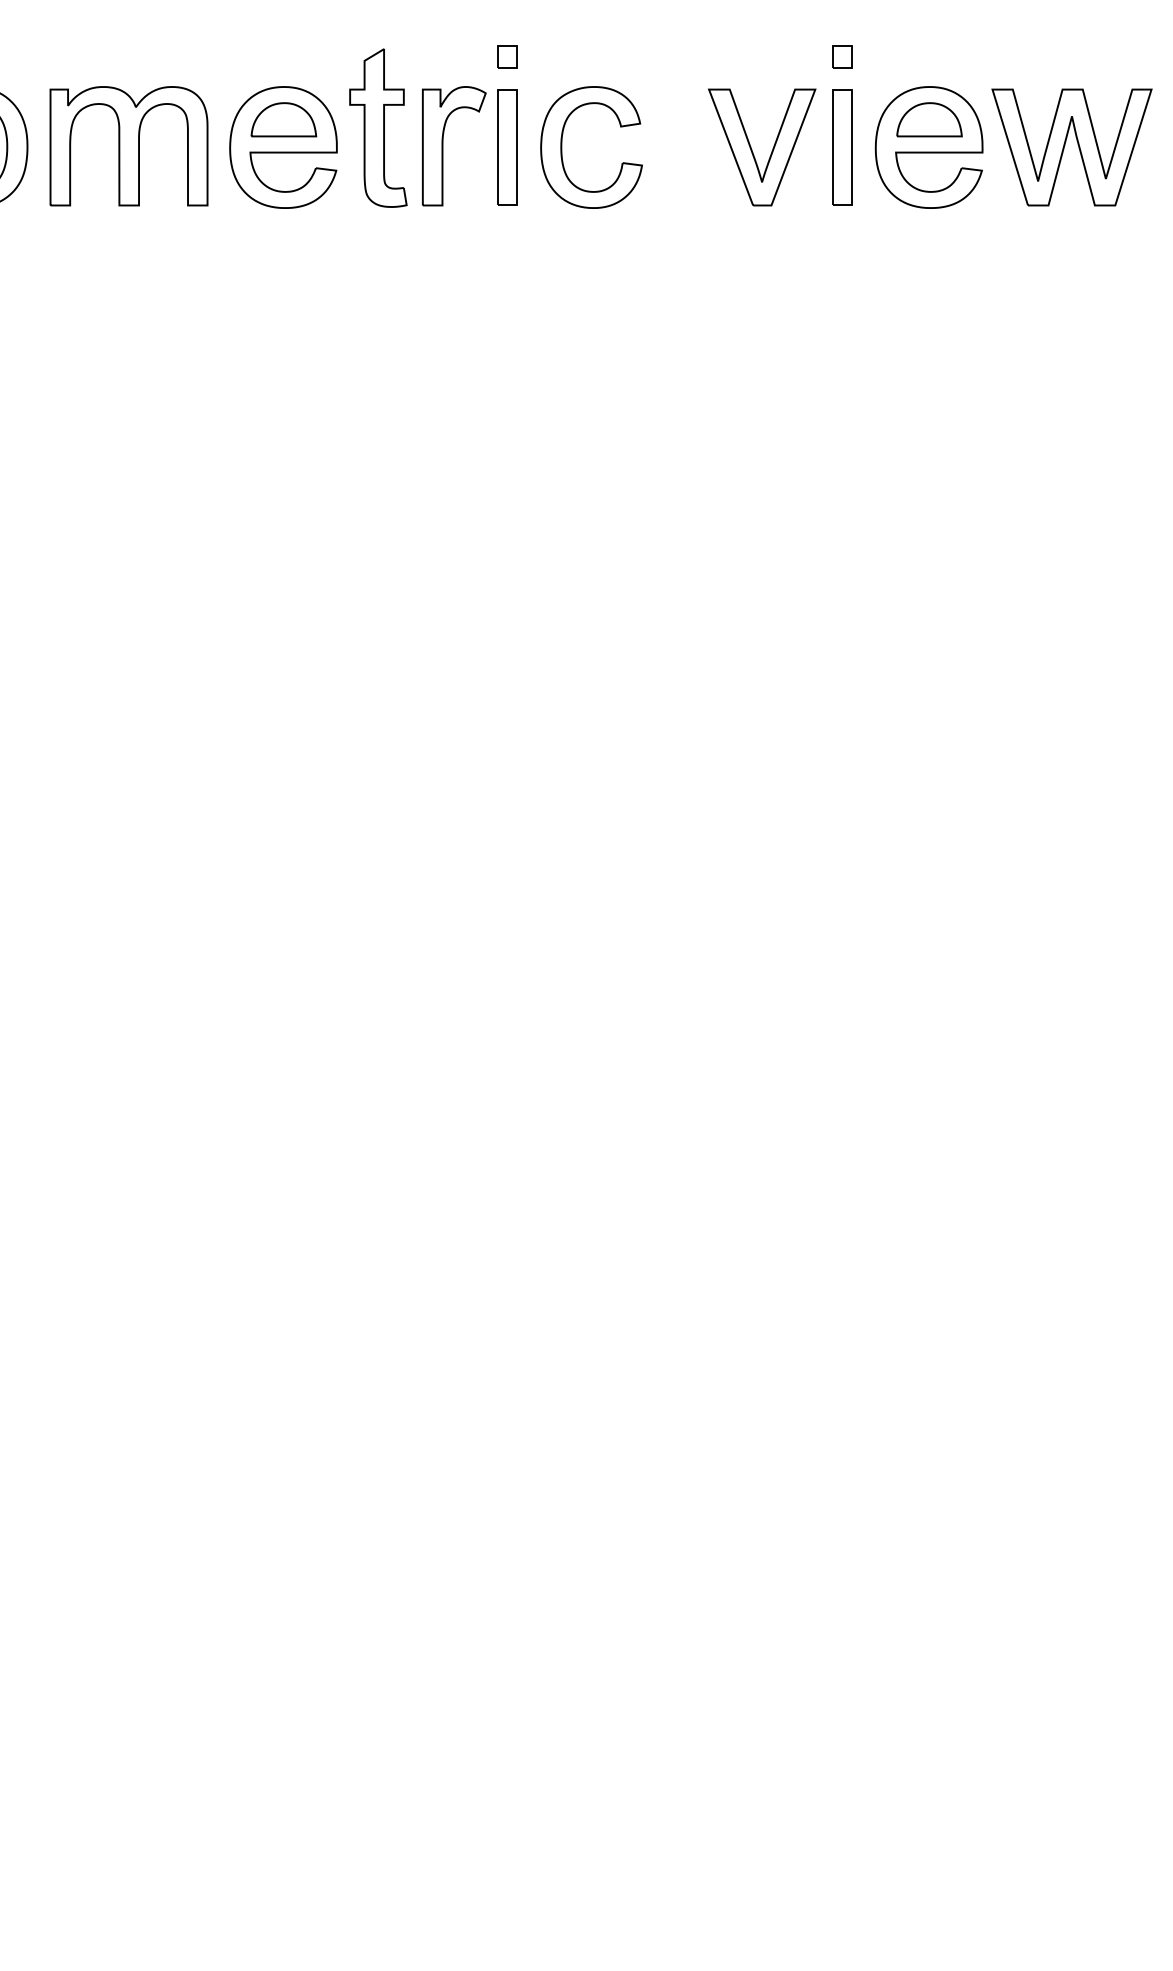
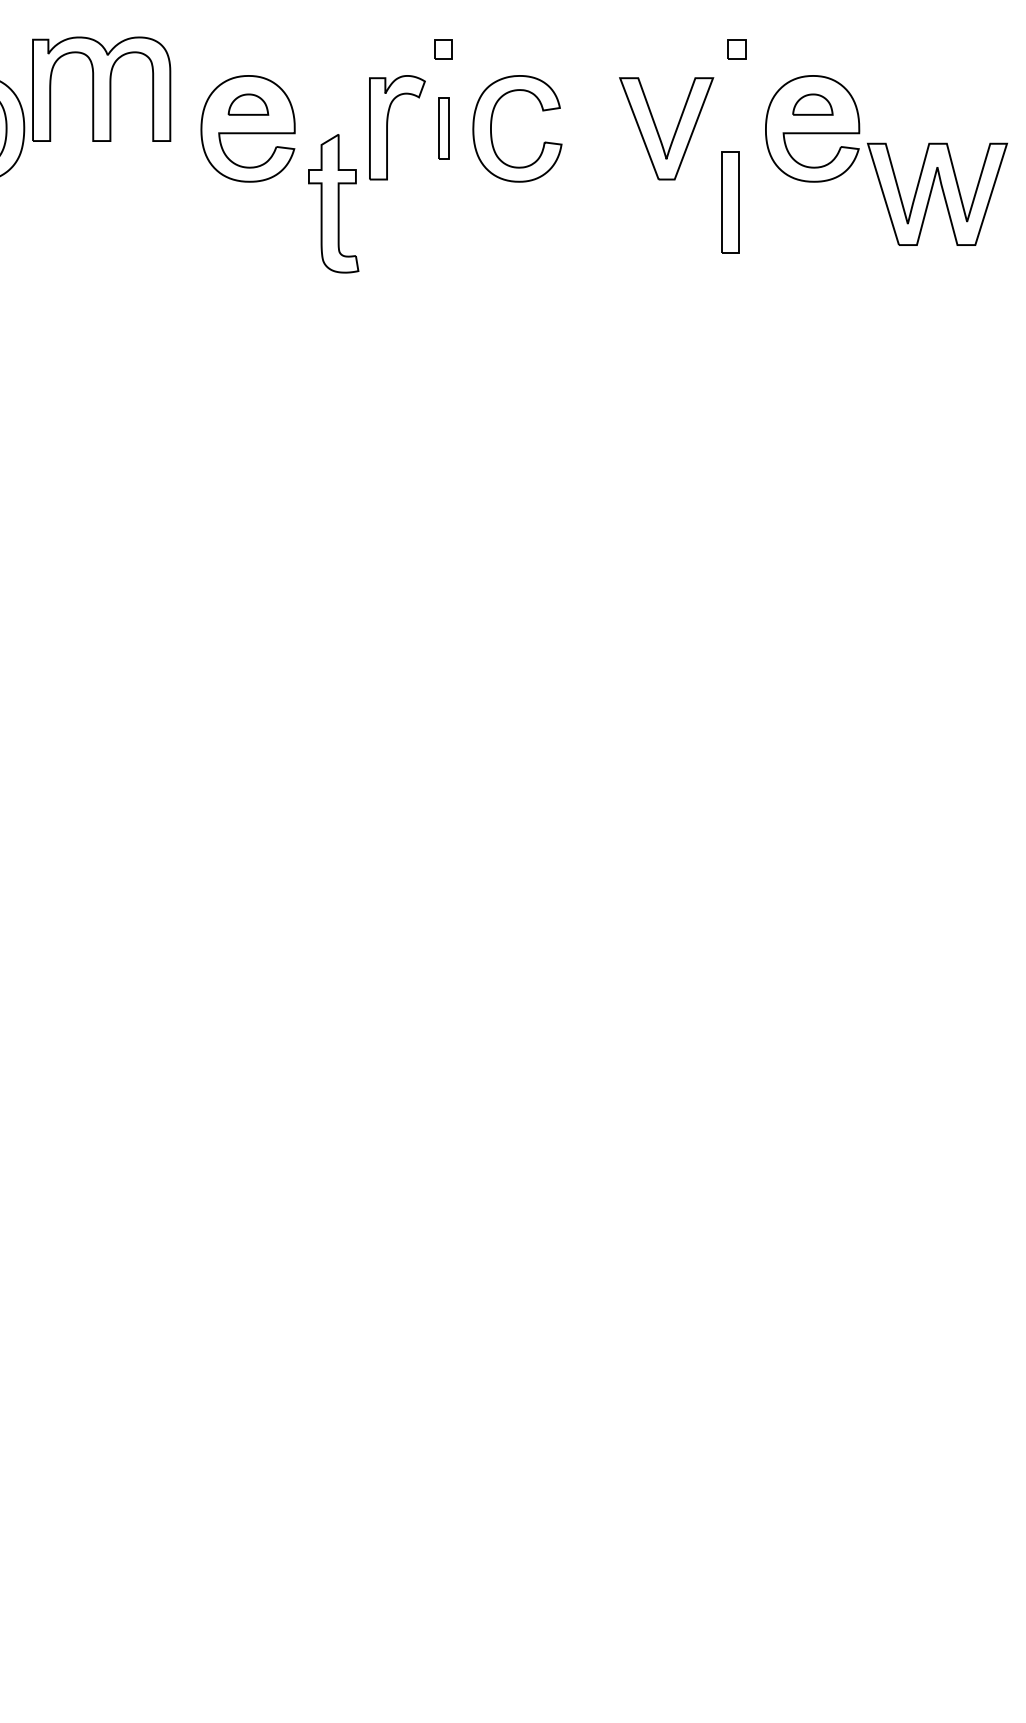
part: (283, 119) -> (248, 104), size x0.7
part: (929, 119) -> (812, 104), size x0.7
part: (378, 127) -> (333, 203), moved
part: (1065, 145) -> (931, 192), moved
part: (128, 146) -> (101, 89), moved
part: (507, 147) -> (443, 128), size x0.6
part: (842, 147) -> (730, 202), moved

